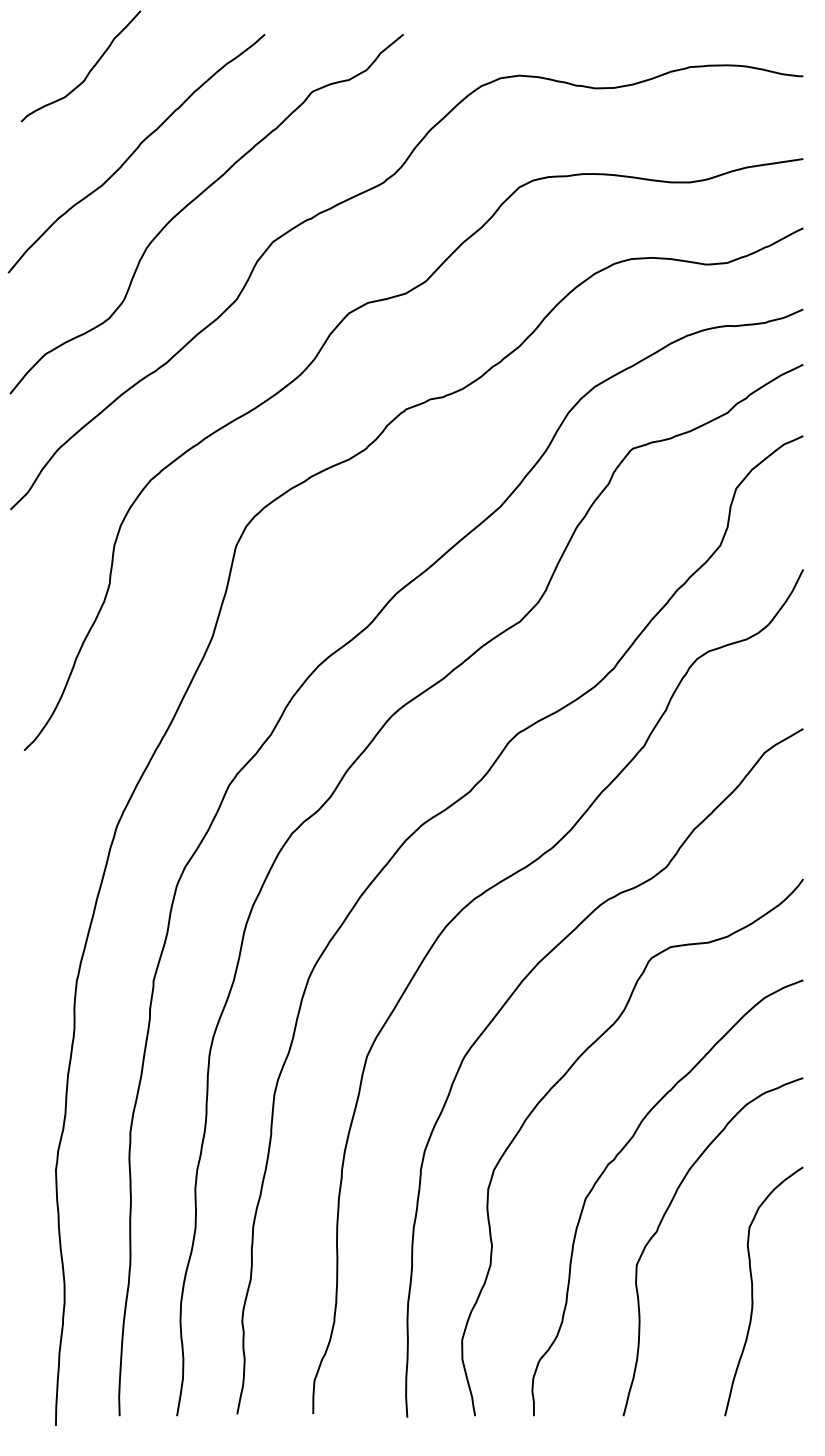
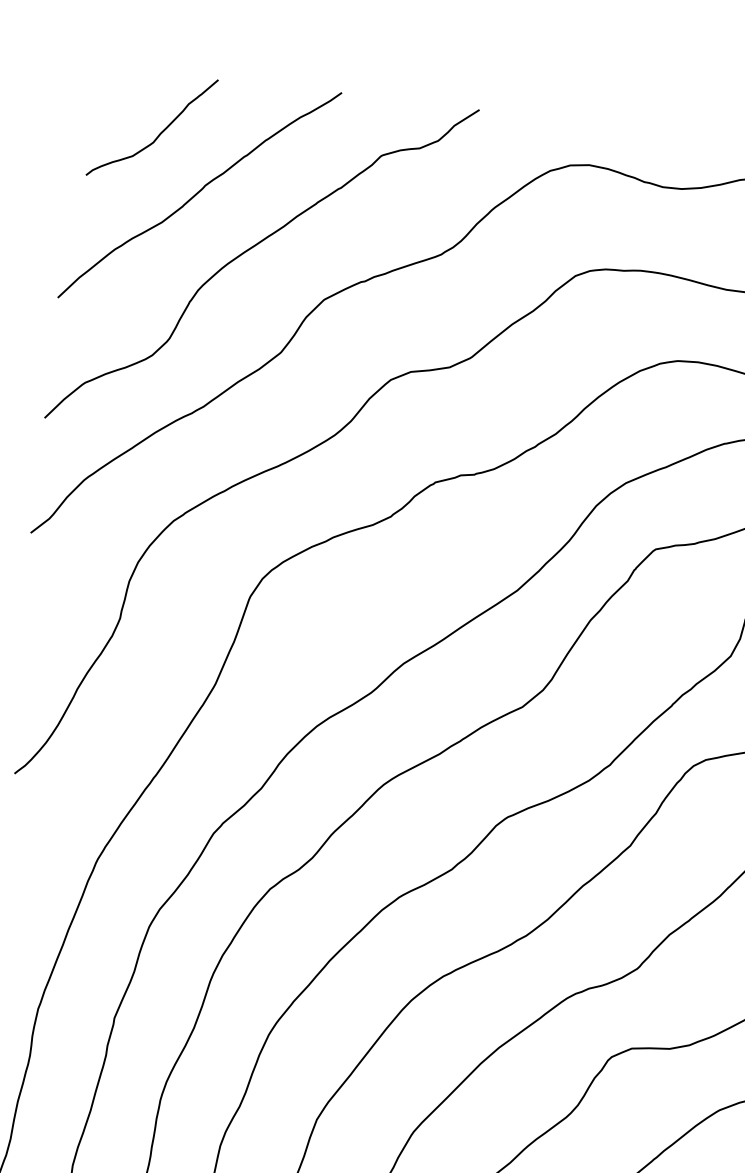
curve: (89, 70) -> (160, 132), moved

